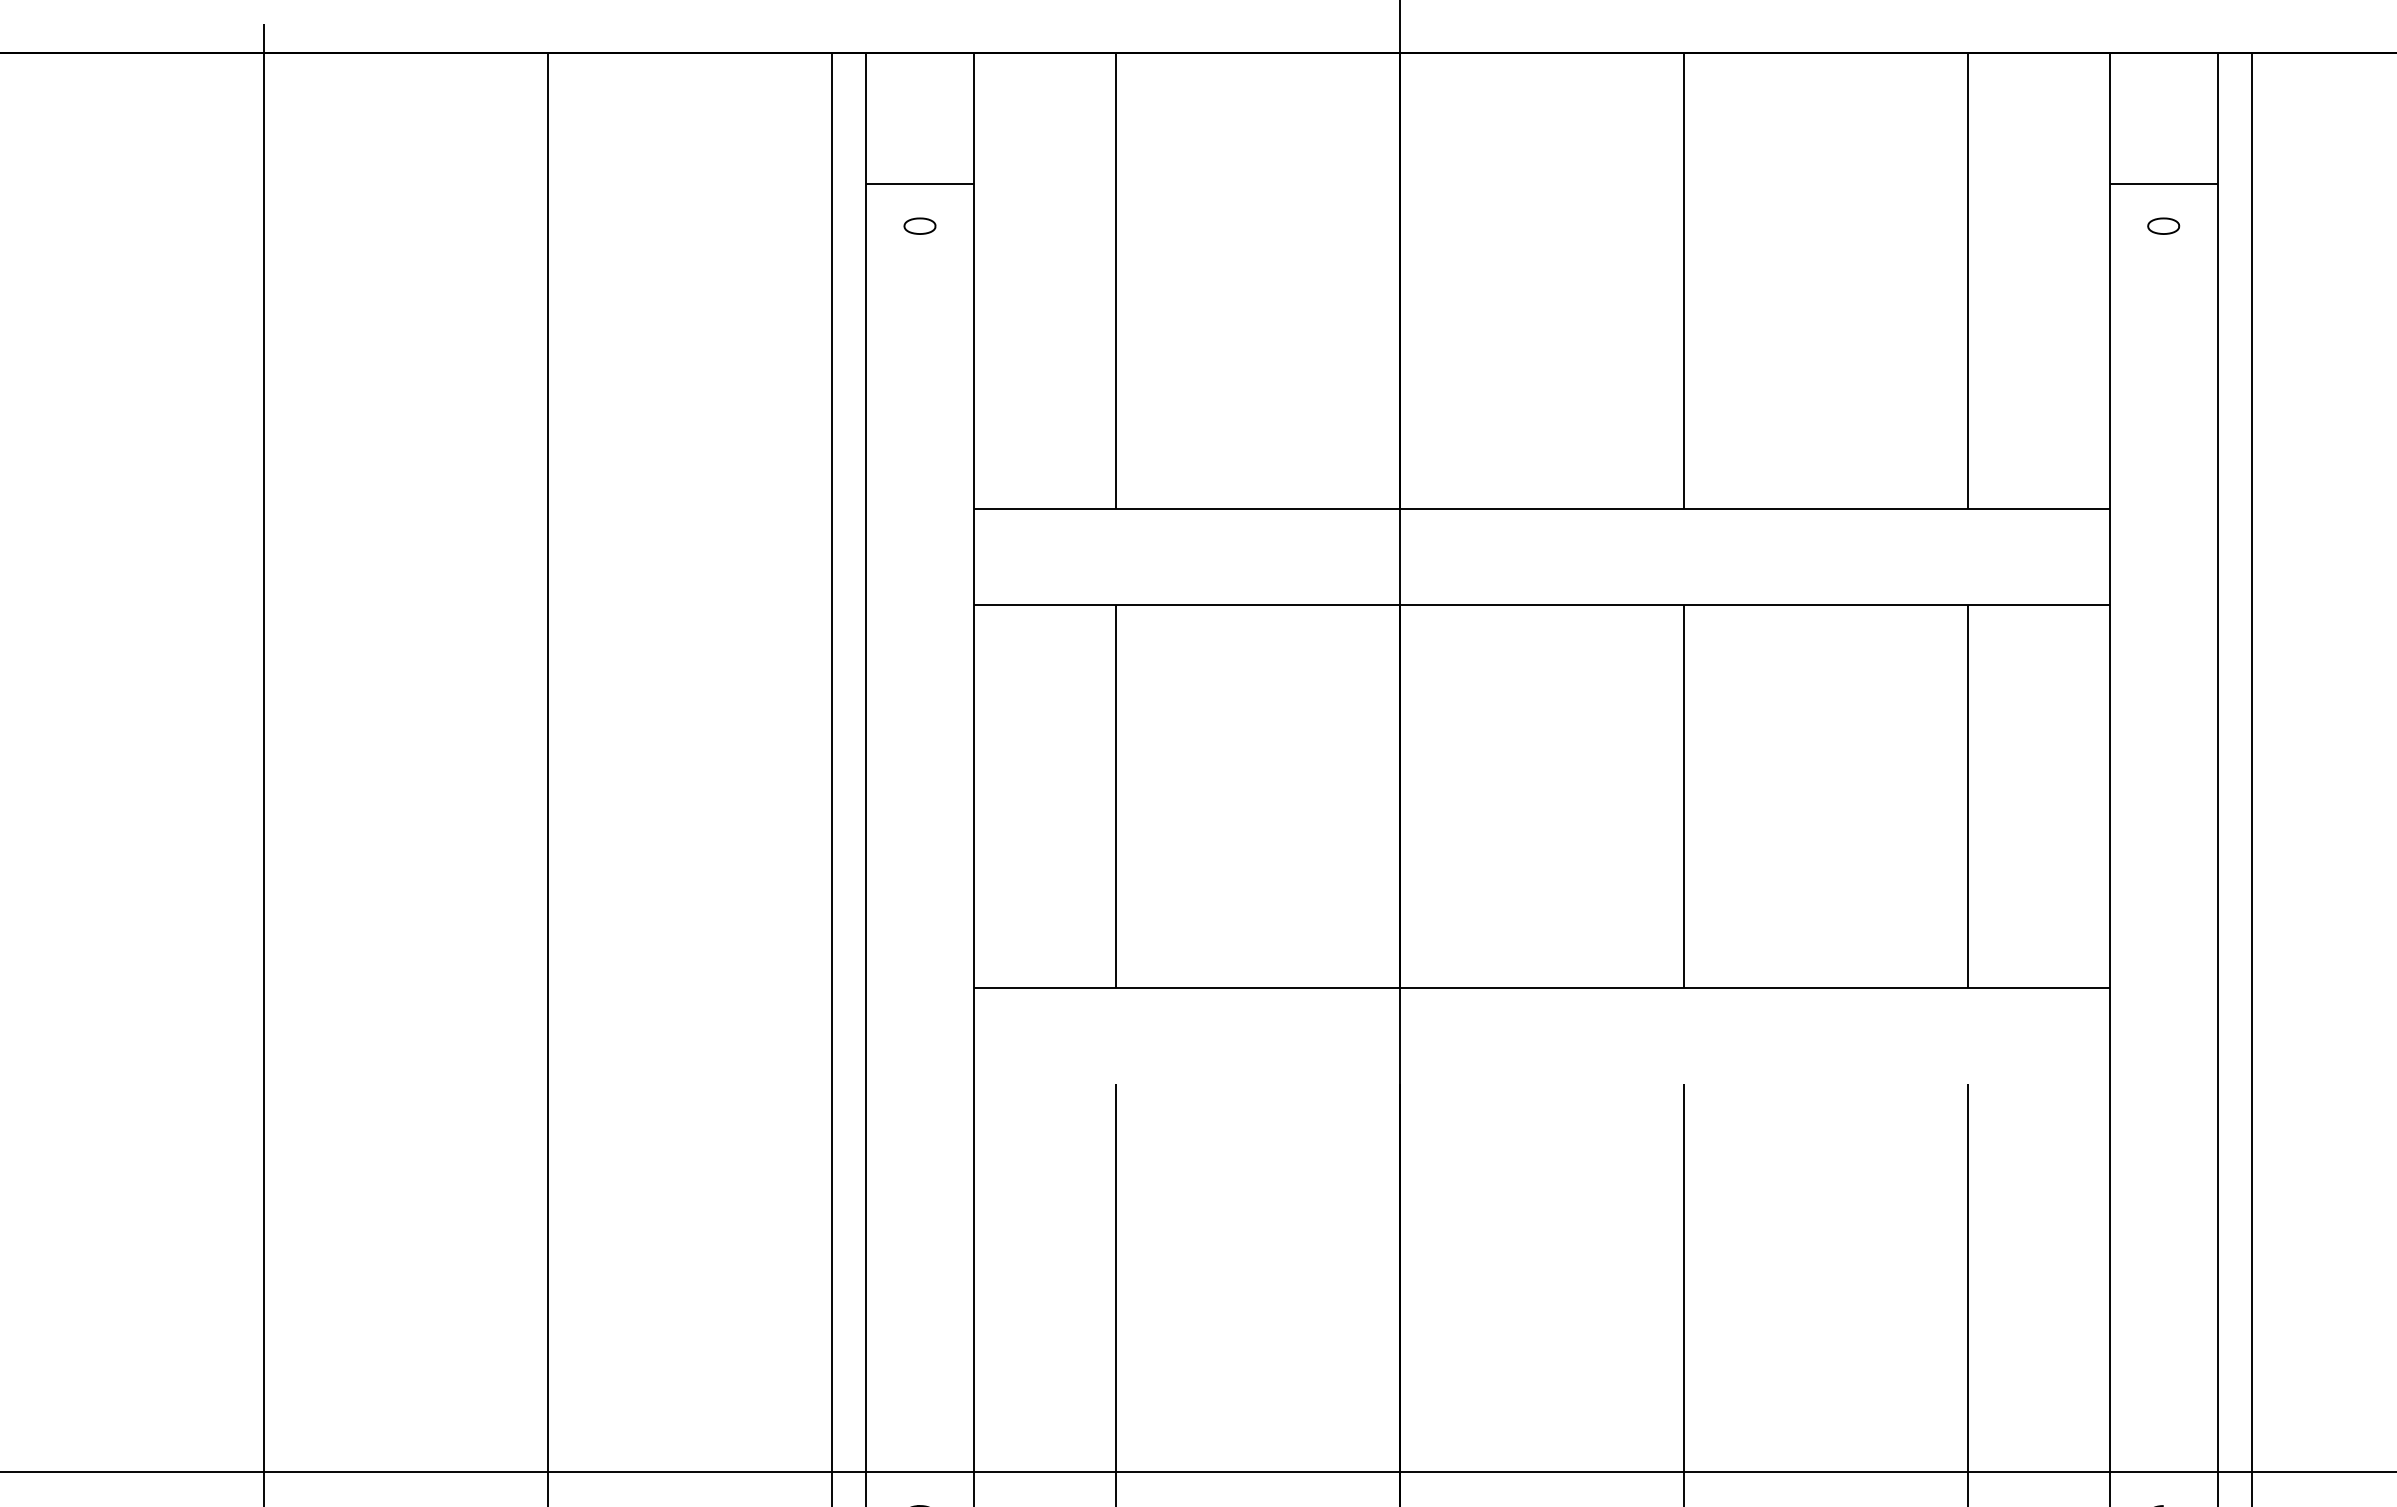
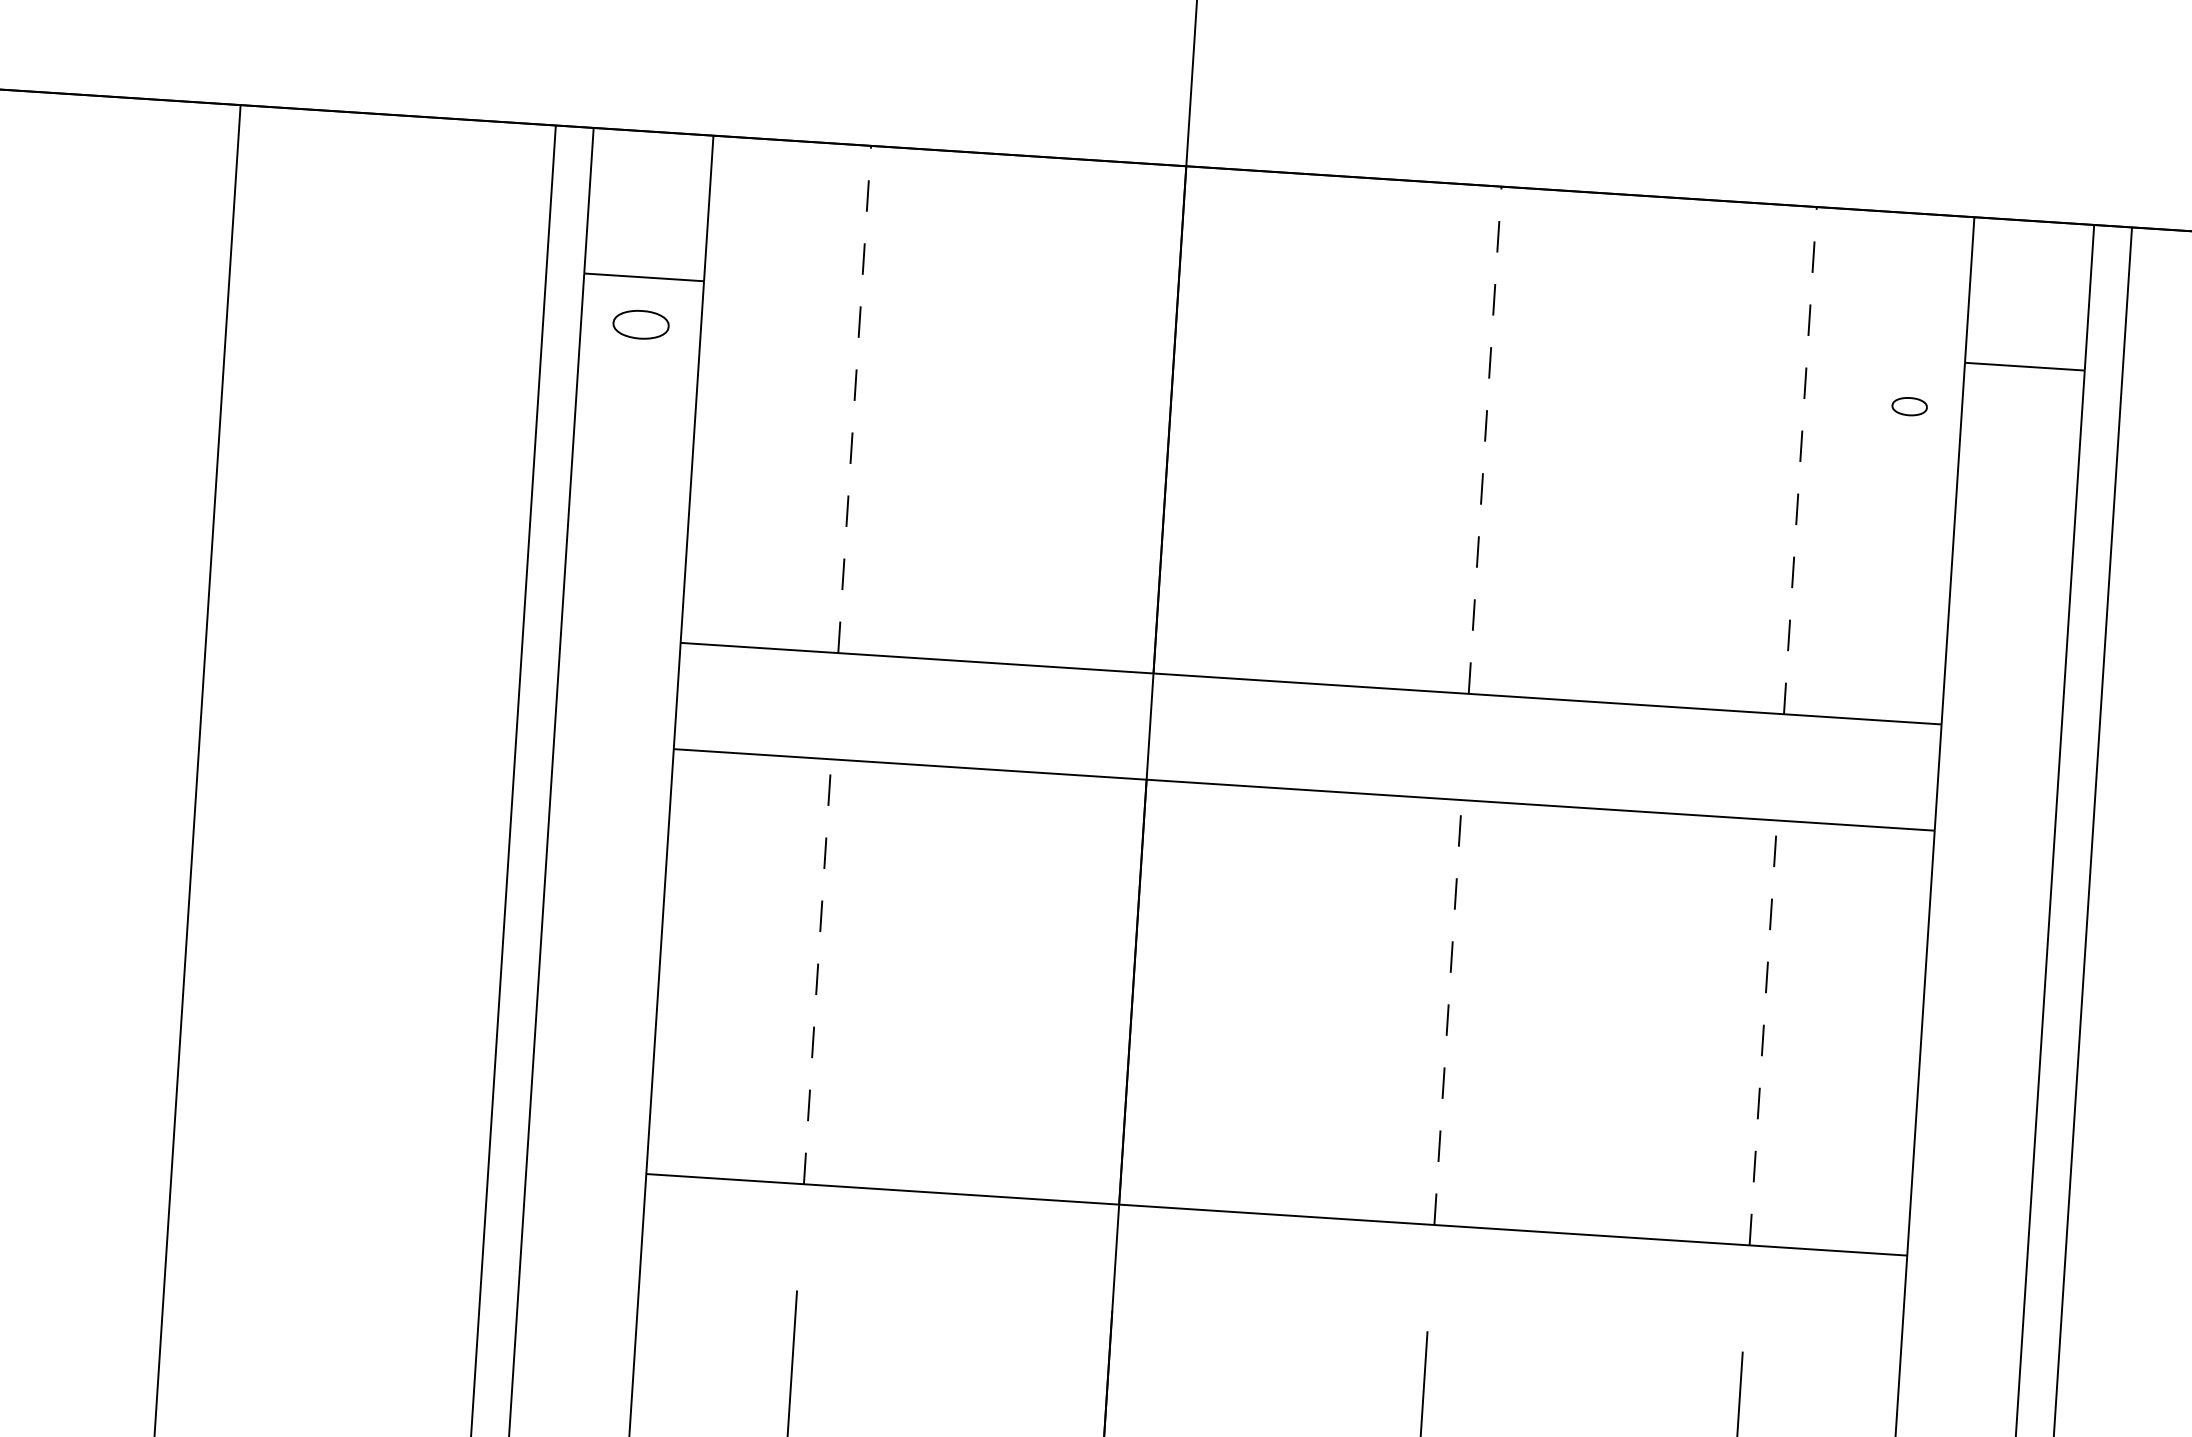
part: (919, 225) -> (640, 323), size x1.6
part: (2163, 225) -> (1909, 405), moved
line: (1115, 280) -> (854, 398), solid -> dashed
line: (1683, 280) -> (1484, 439), solid -> dashed
line: (1967, 280) -> (1800, 460), solid -> dashed
line: (1115, 795) -> (817, 970), solid -> dashed
line: (1683, 795) -> (1447, 1011), solid -> dashed
line: (1967, 795) -> (1763, 1031), solid -> dashed

